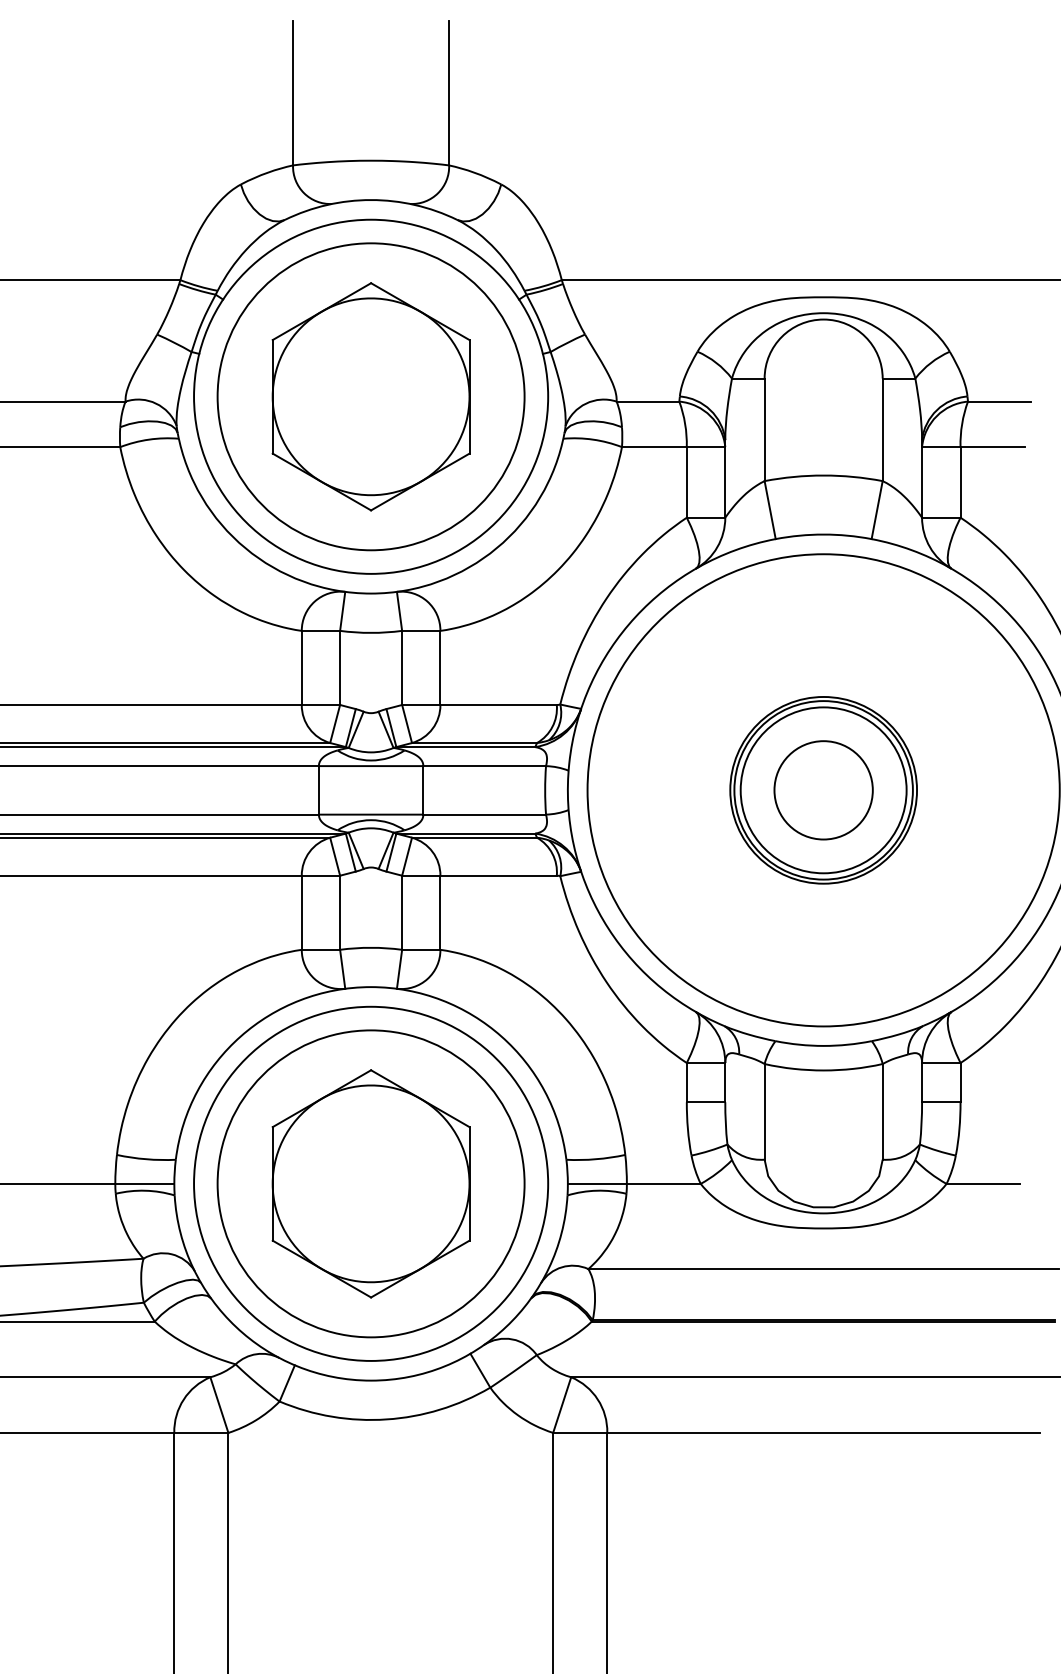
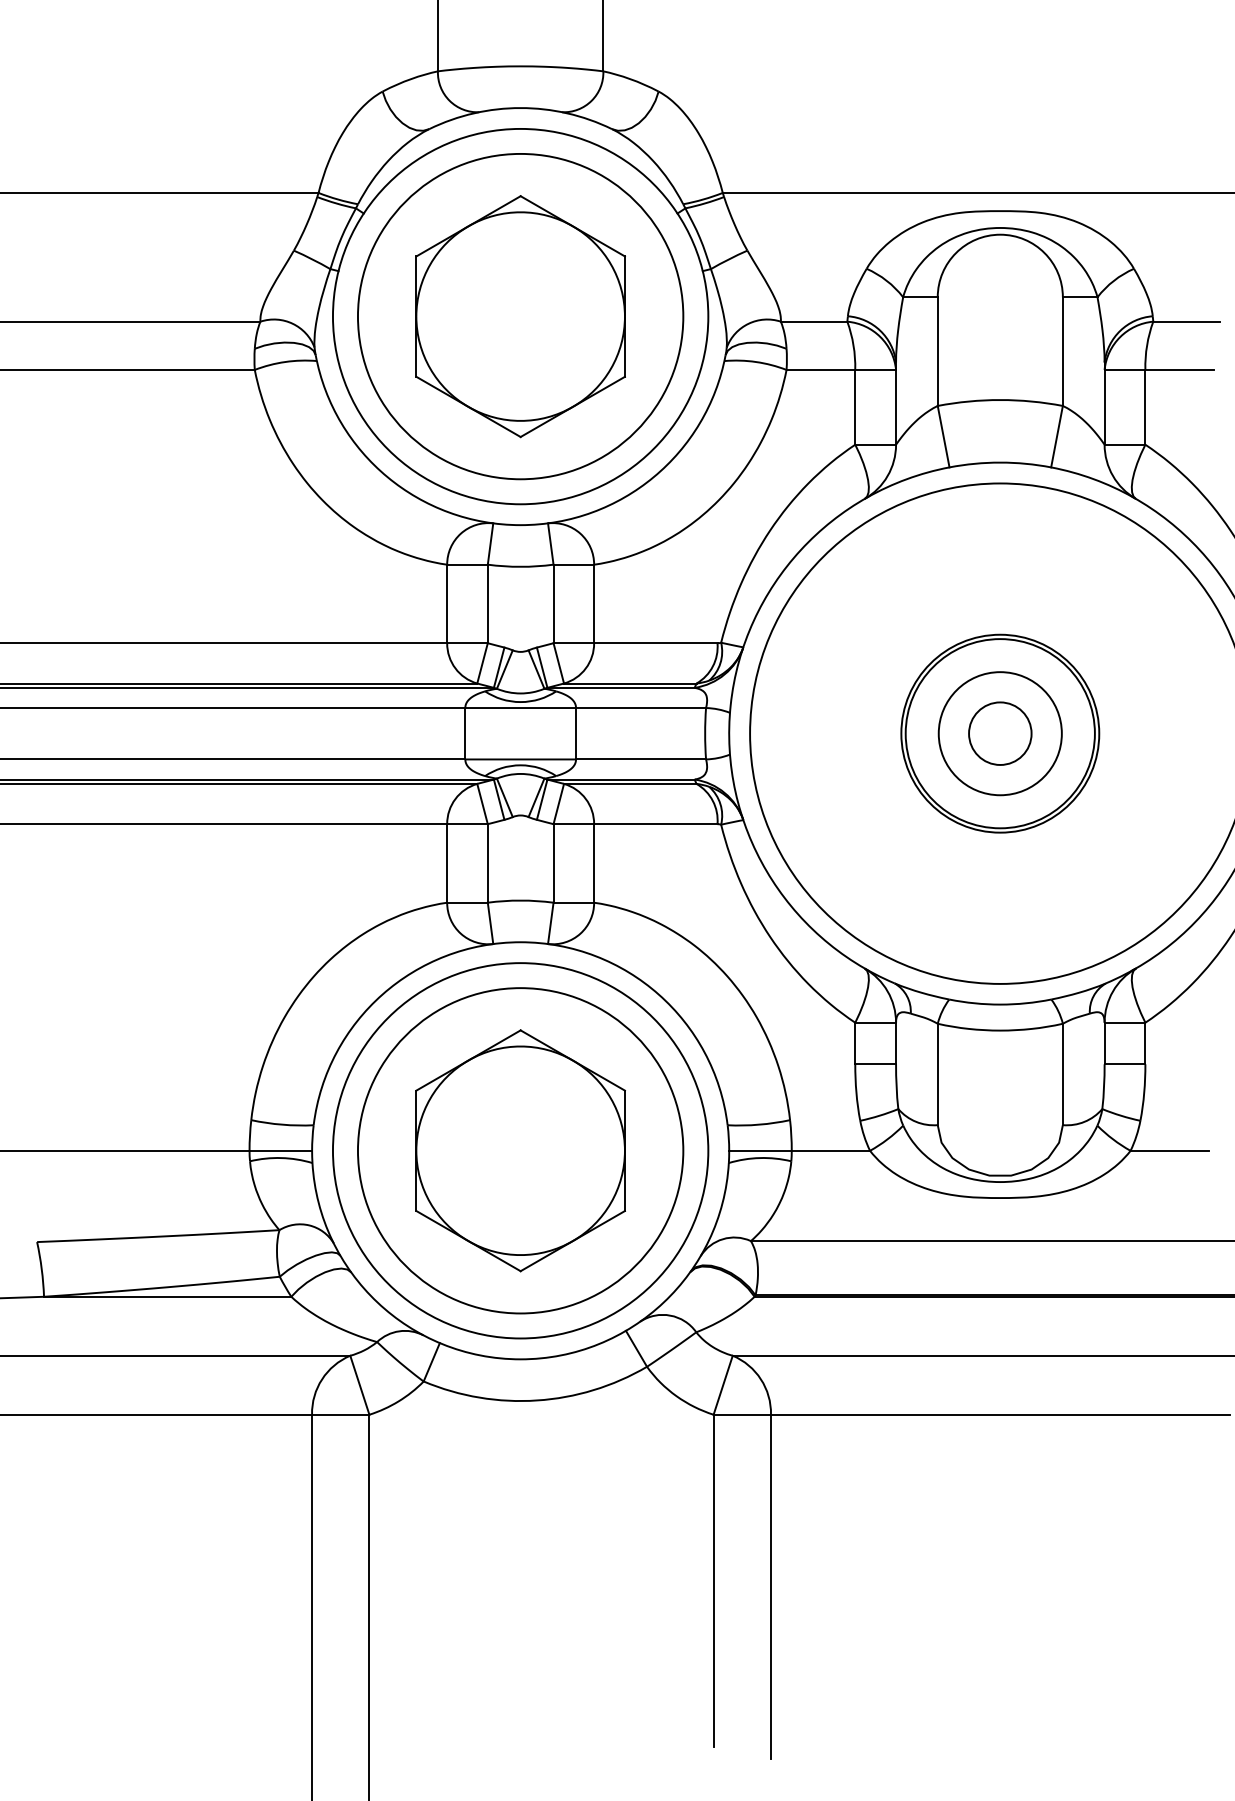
circle: (823, 790) -> (1000, 733), size x0.6
circle: (823, 790) -> (1000, 733), size x0.7

